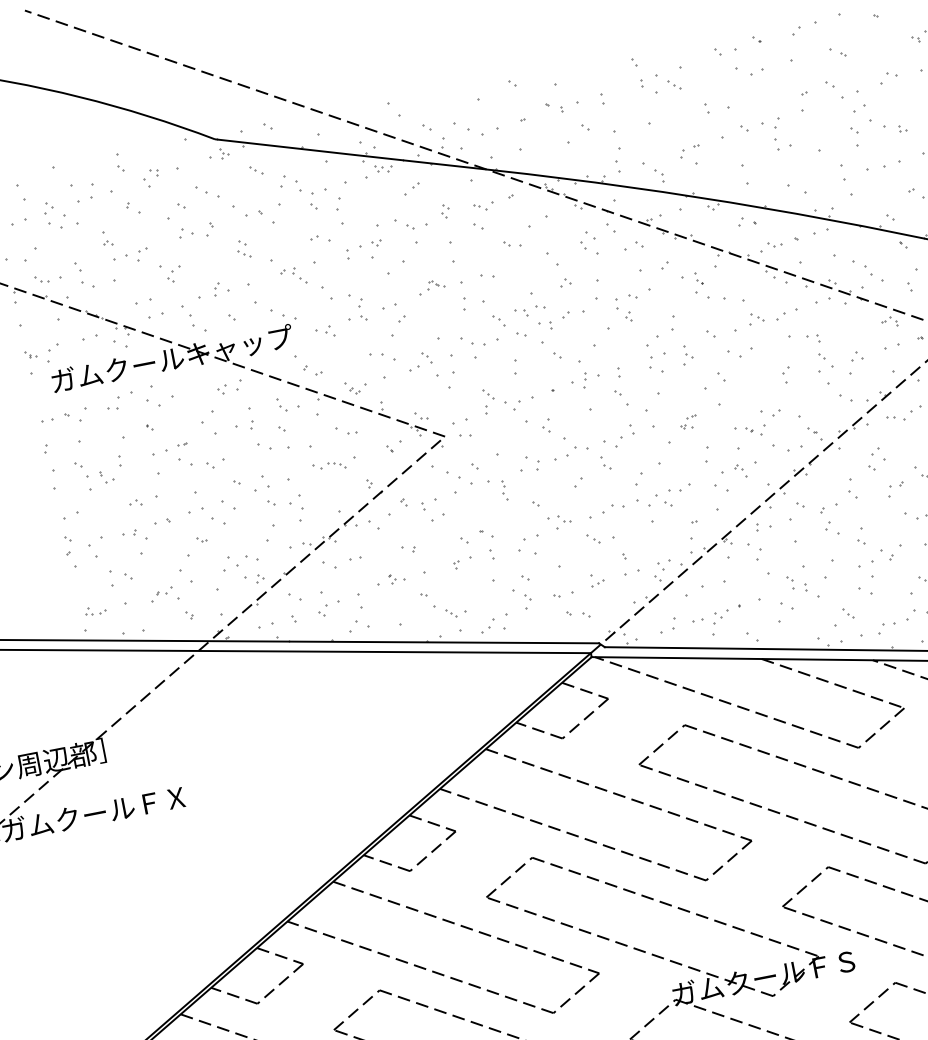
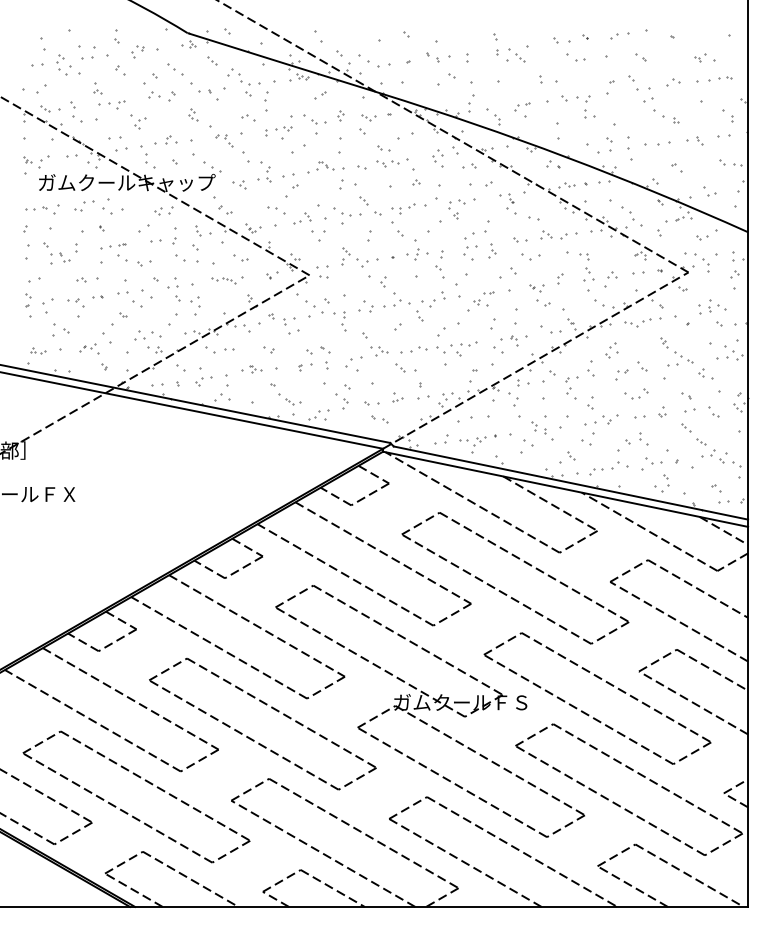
part: (855, 136) -> (609, 144), moved
part: (431, 286) -> (320, 167), size x1.43
part: (734, 300) -> (533, 218), size x0.62
part: (530, 310) -> (387, 163), moved
part: (722, 332) -> (520, 239), size x0.62
part: (687, 422) -> (483, 298), size x1.67
part: (226, 429) -> (155, 240), size x0.62
part: (755, 431) -> (536, 288), moved
part: (503, 490) -> (343, 321), size x1.43

